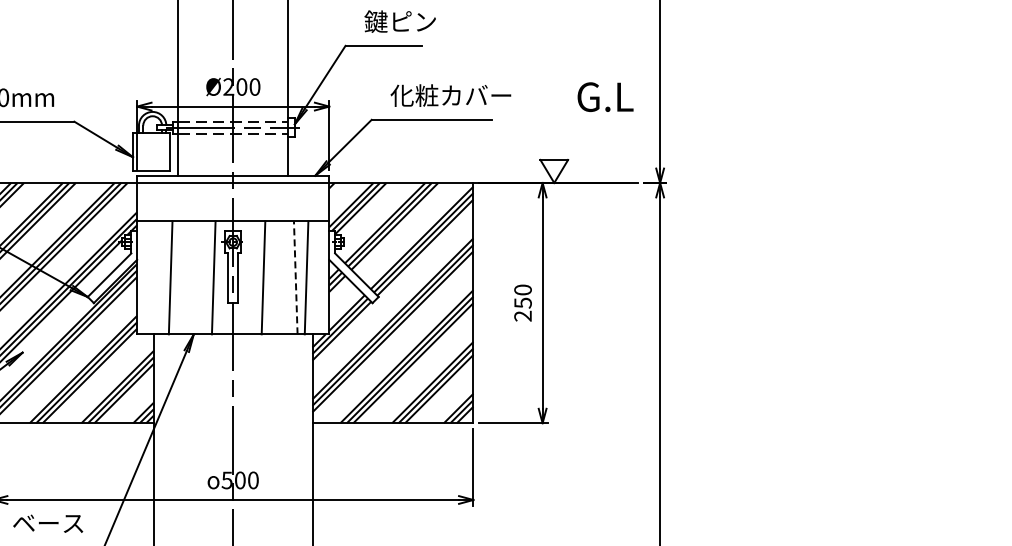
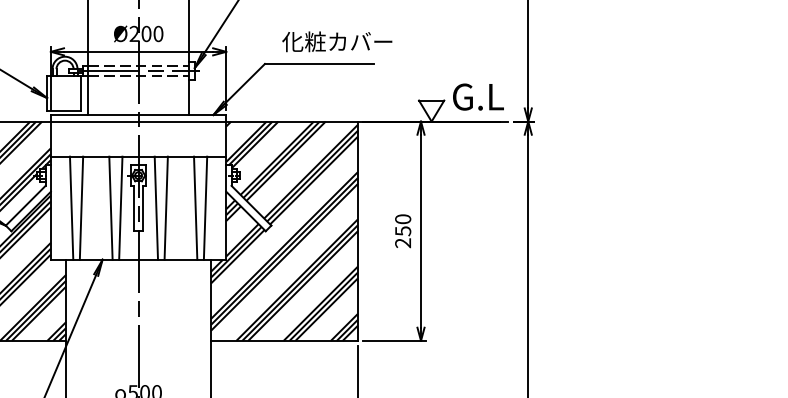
text: (605, 96) -> (478, 96), moved
line: (159, 277) -> (71, 207), added
line: (202, 277) -> (110, 207), added
line: (252, 277) -> (156, 207), added
line: (295, 277) -> (195, 207), dashed -> solid

